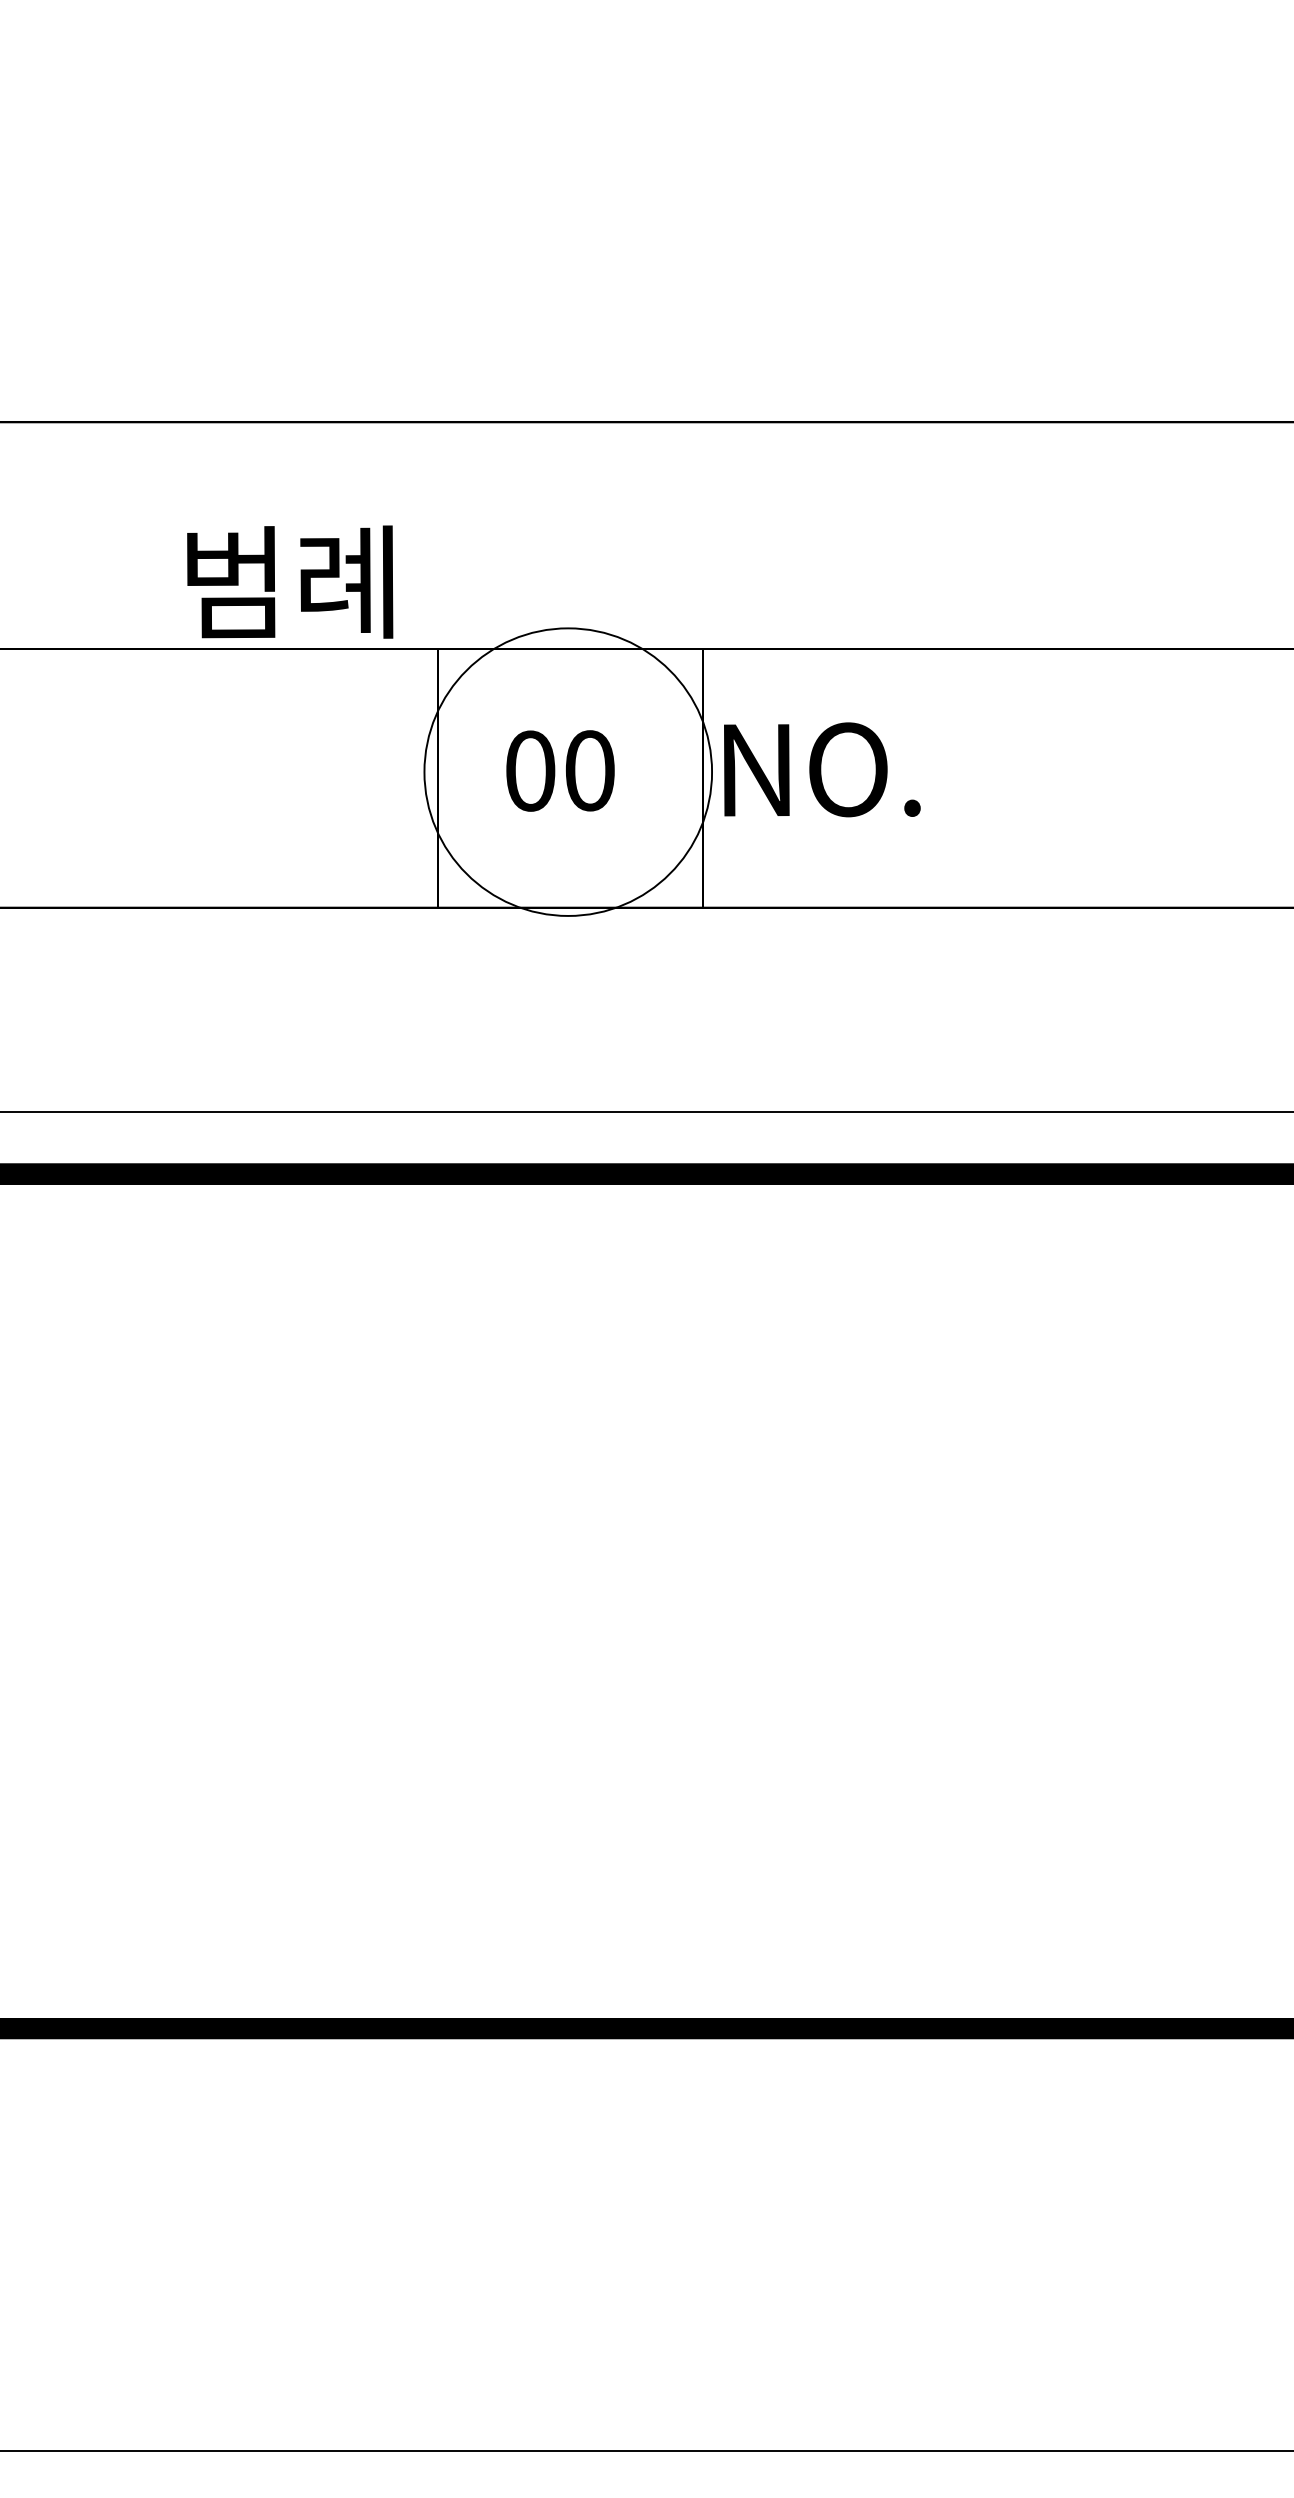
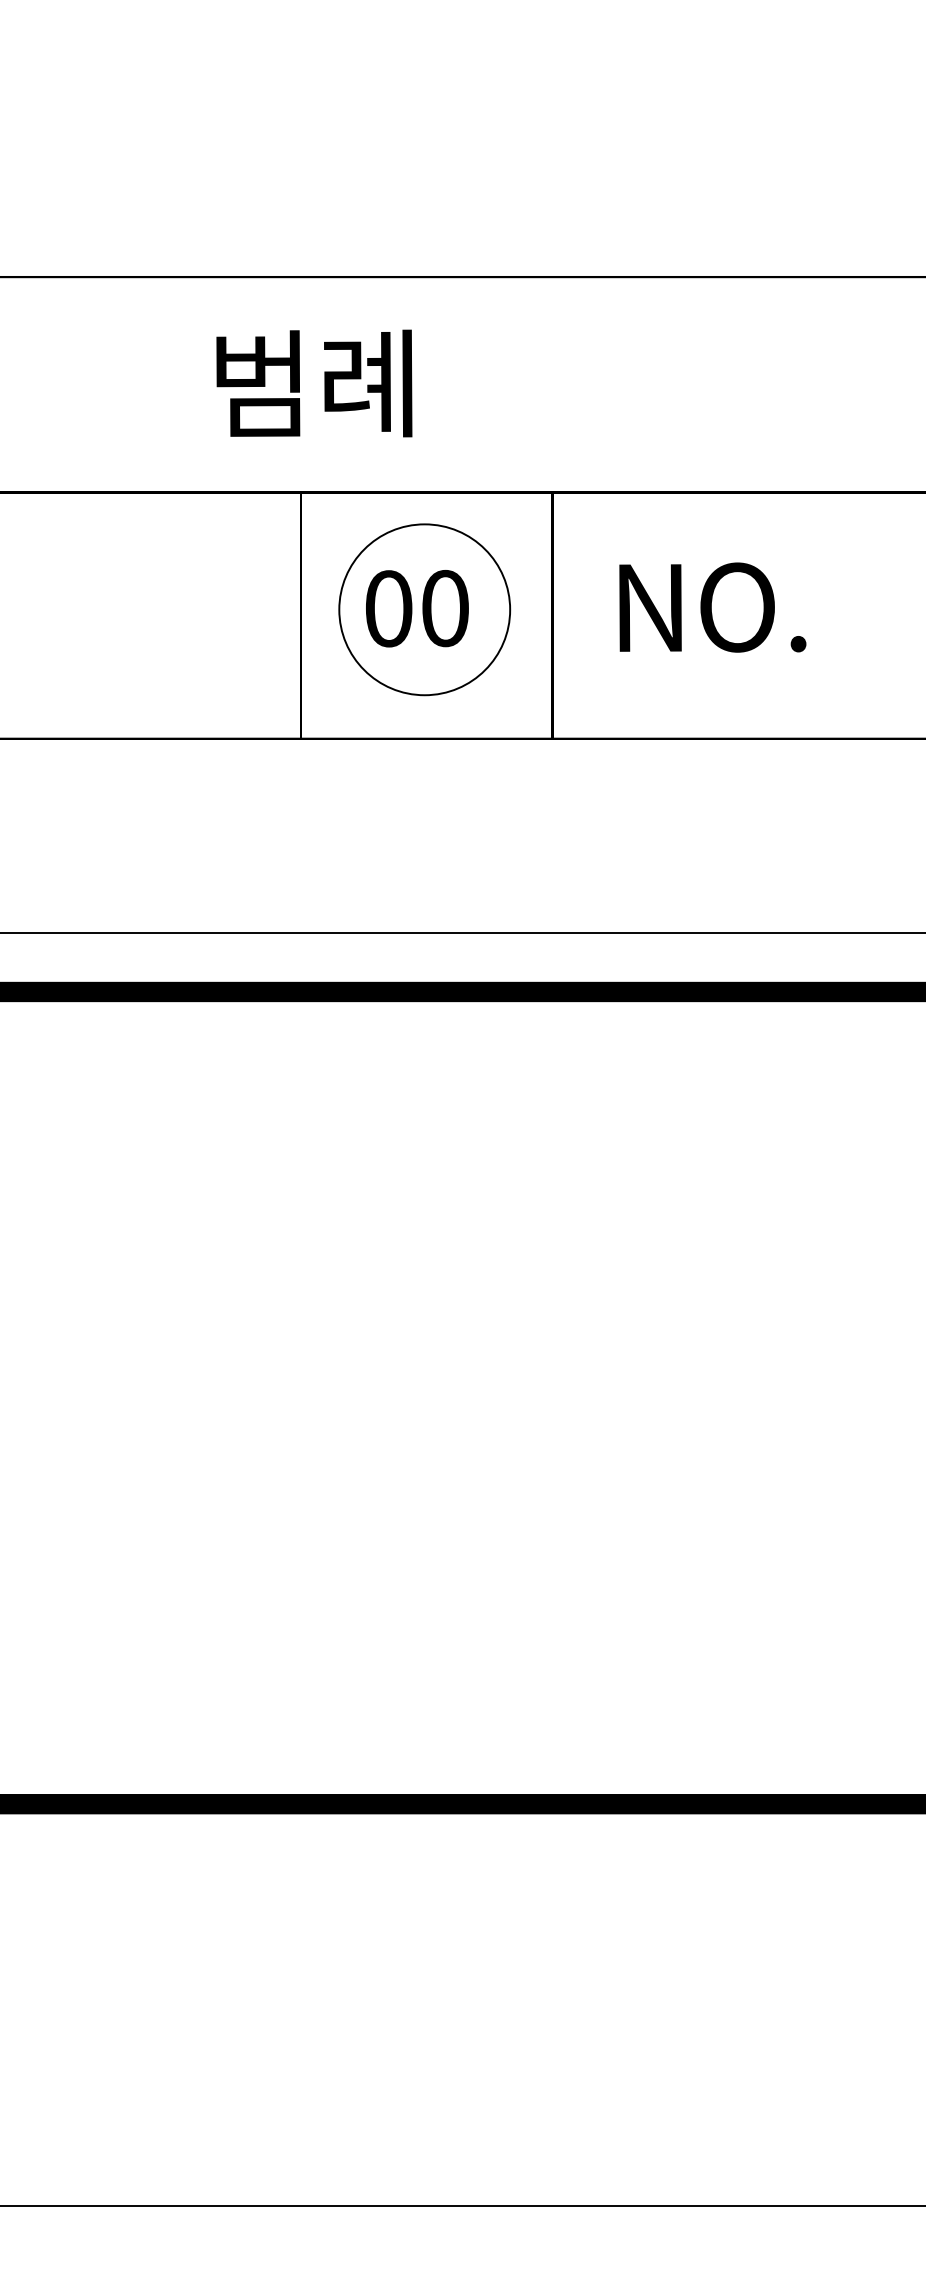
text: (290, 581) -> (314, 382), moved
text: (822, 769) -> (712, 607), moved
circle: (568, 772) -> (424, 610), size x0.62

